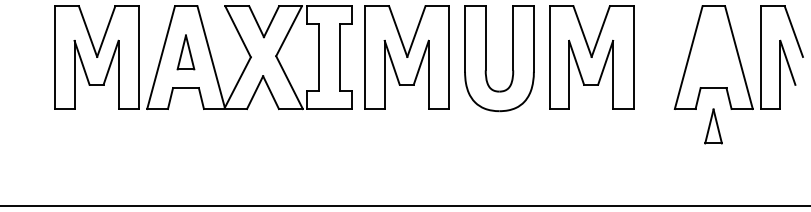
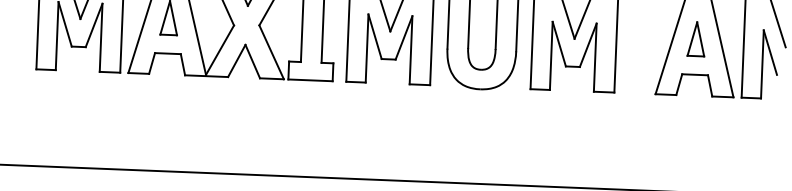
part: (713, 126) -> (696, 39), moved

